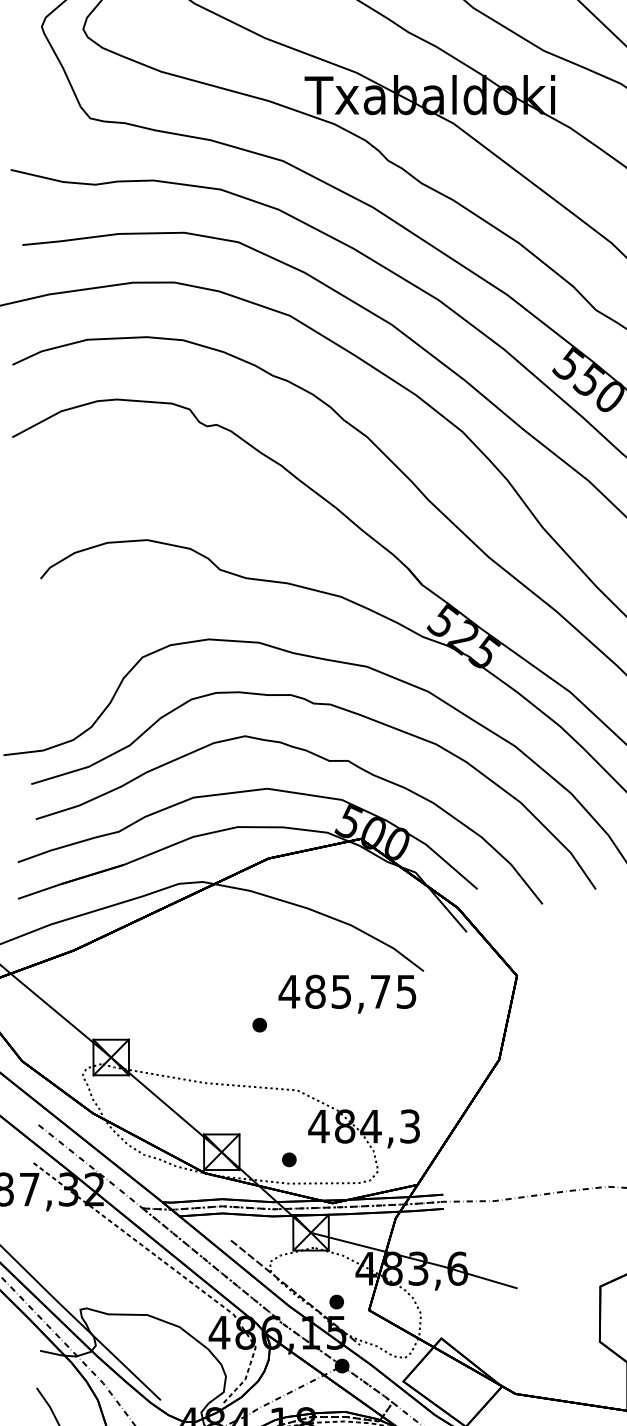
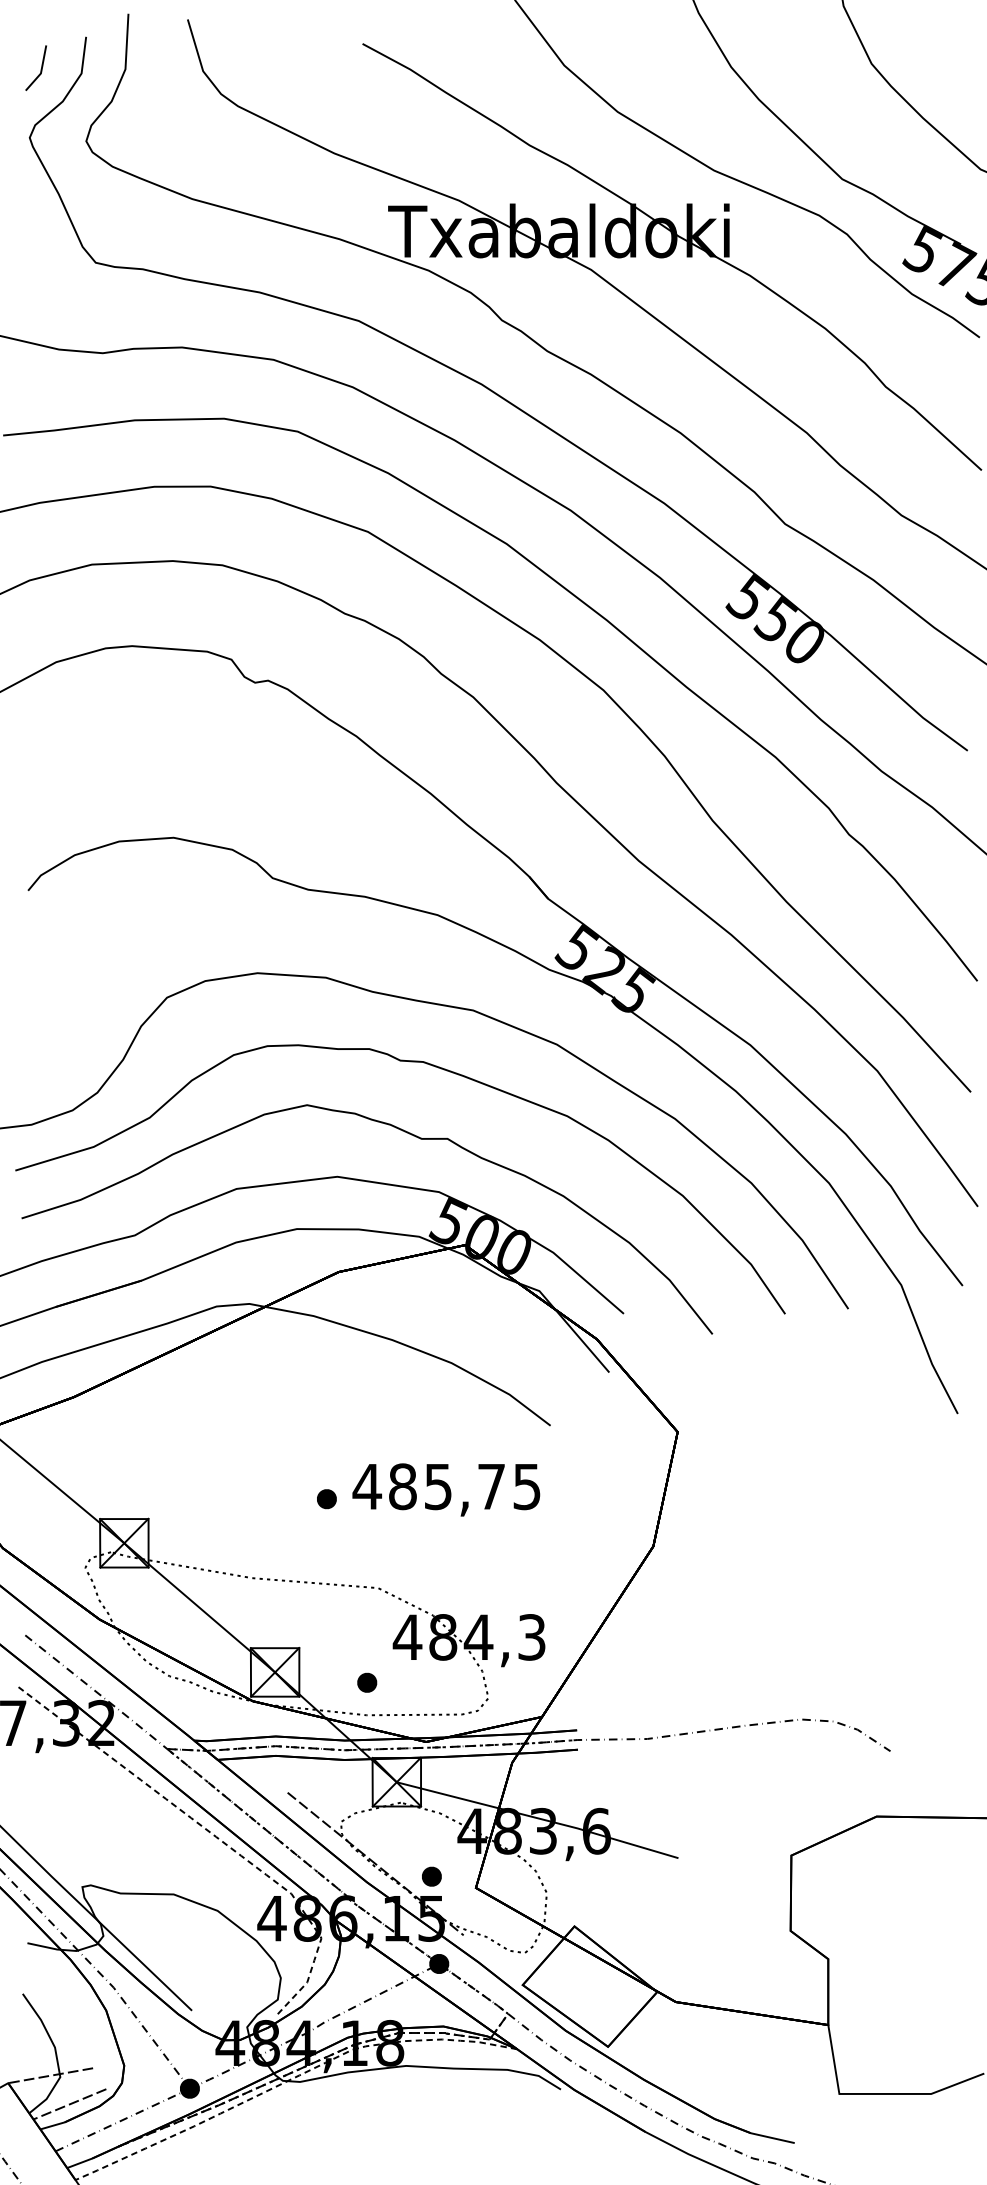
text: (347, 993) -> (446, 1489), moved

